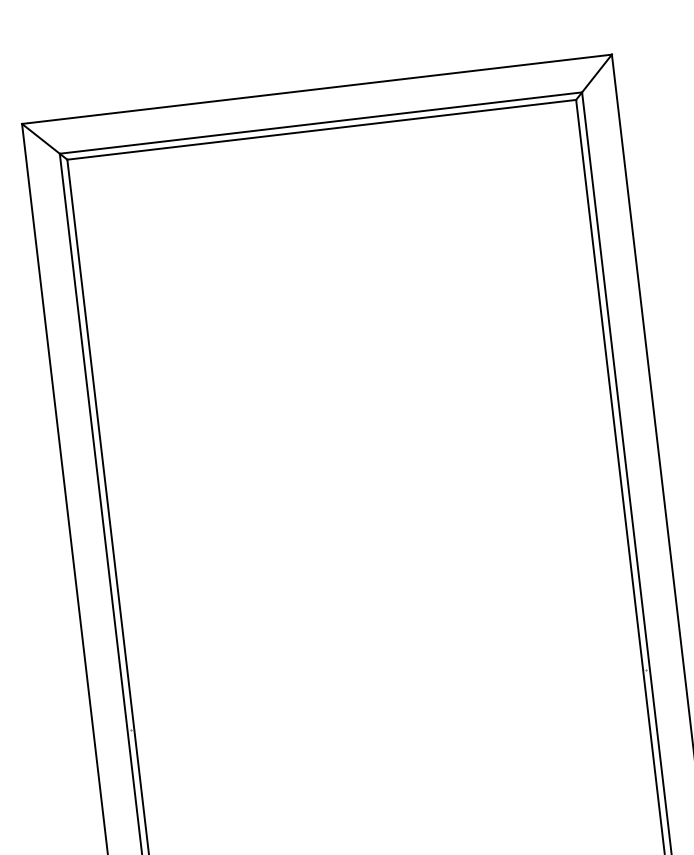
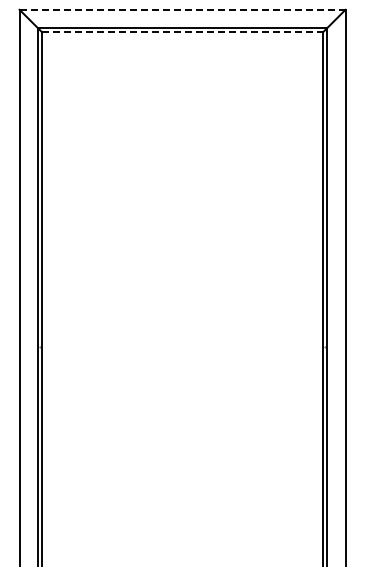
line: (316, 88) -> (182, 9), solid -> dashed
line: (321, 130) -> (182, 32), solid -> dashed

